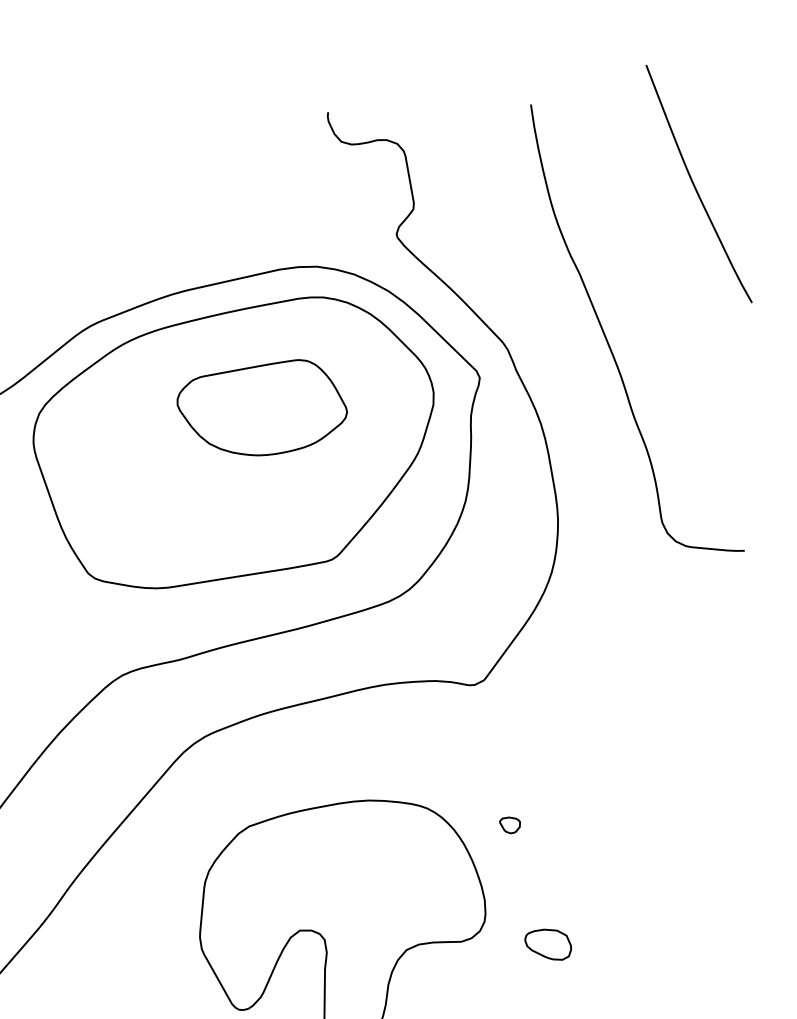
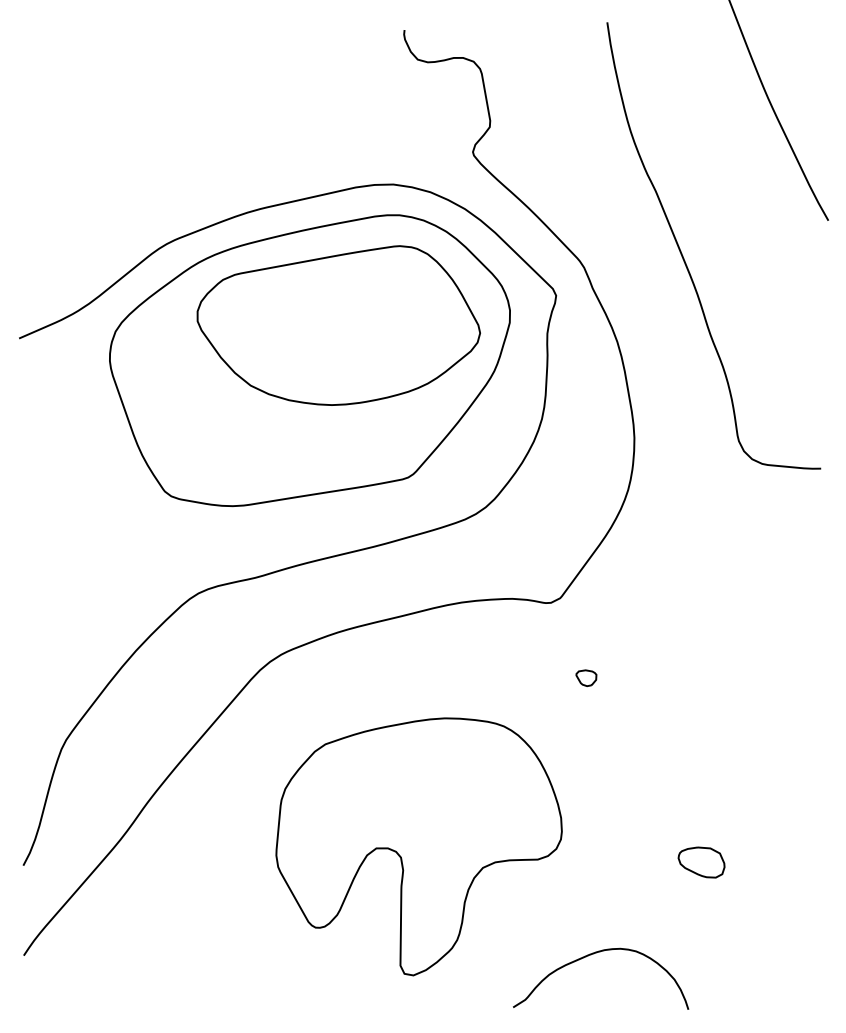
part: (262, 407) -> (338, 325), size x1.67
part: (510, 824) -> (586, 677), moved
part: (548, 944) -> (701, 862), moved

